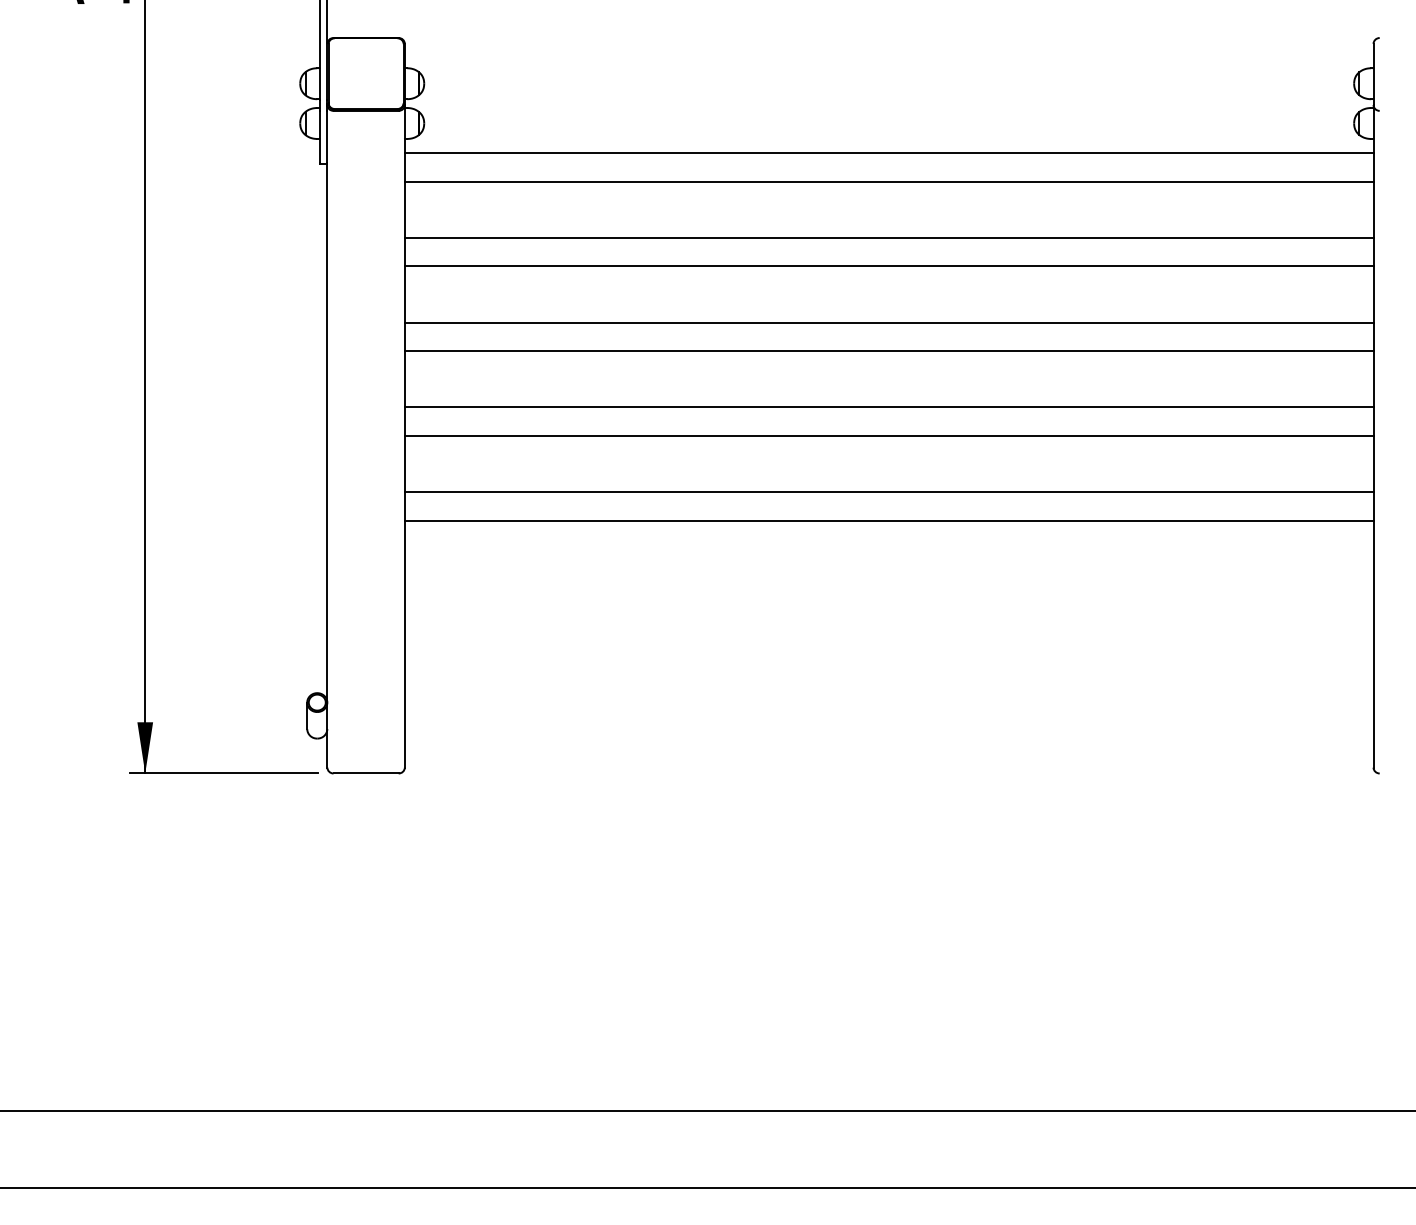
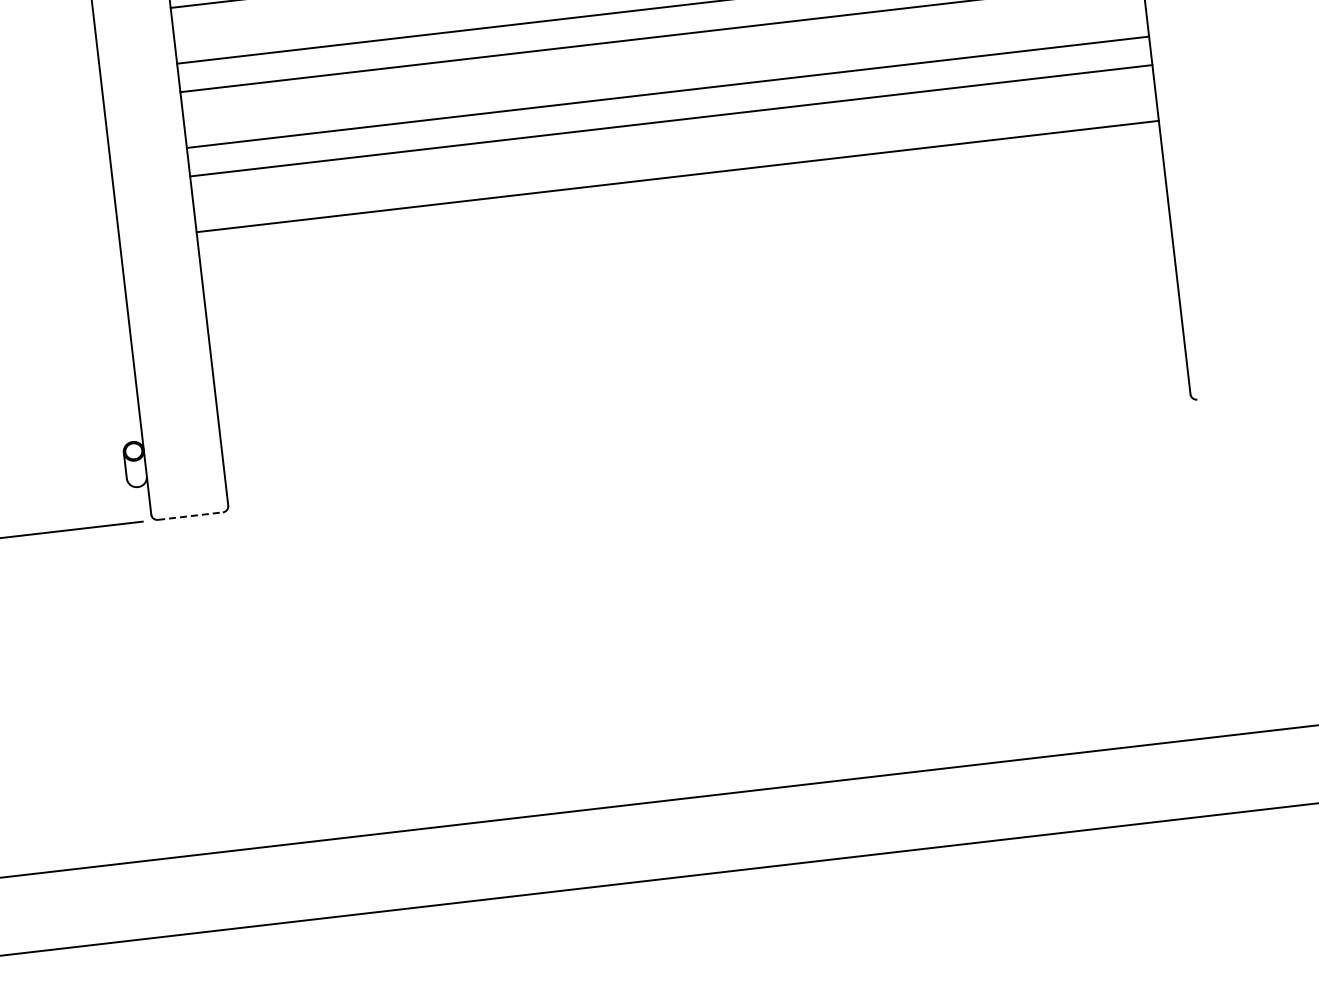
line: (888, 520) -> (680, 204), removed
line: (366, 773) -> (190, 516), solid -> dashed

